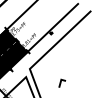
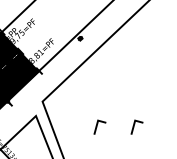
line: (82, 82) -> (135, 125), added

